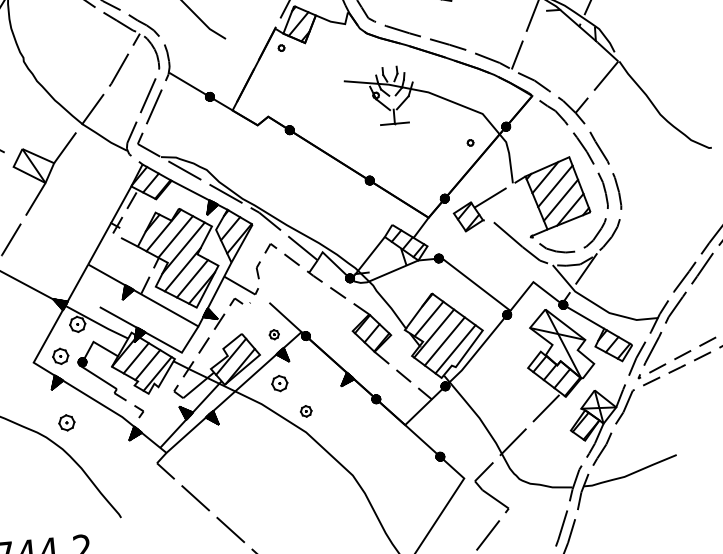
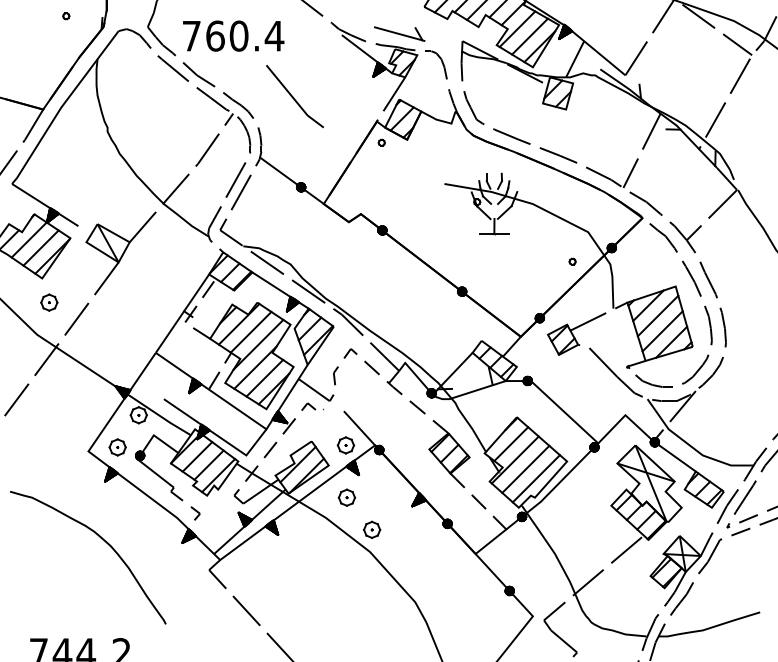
part: (273, 334) -> (345, 445), size x1.67
part: (306, 411) -> (372, 529), size x1.43
part: (66, 422) -> (117, 518), removed

